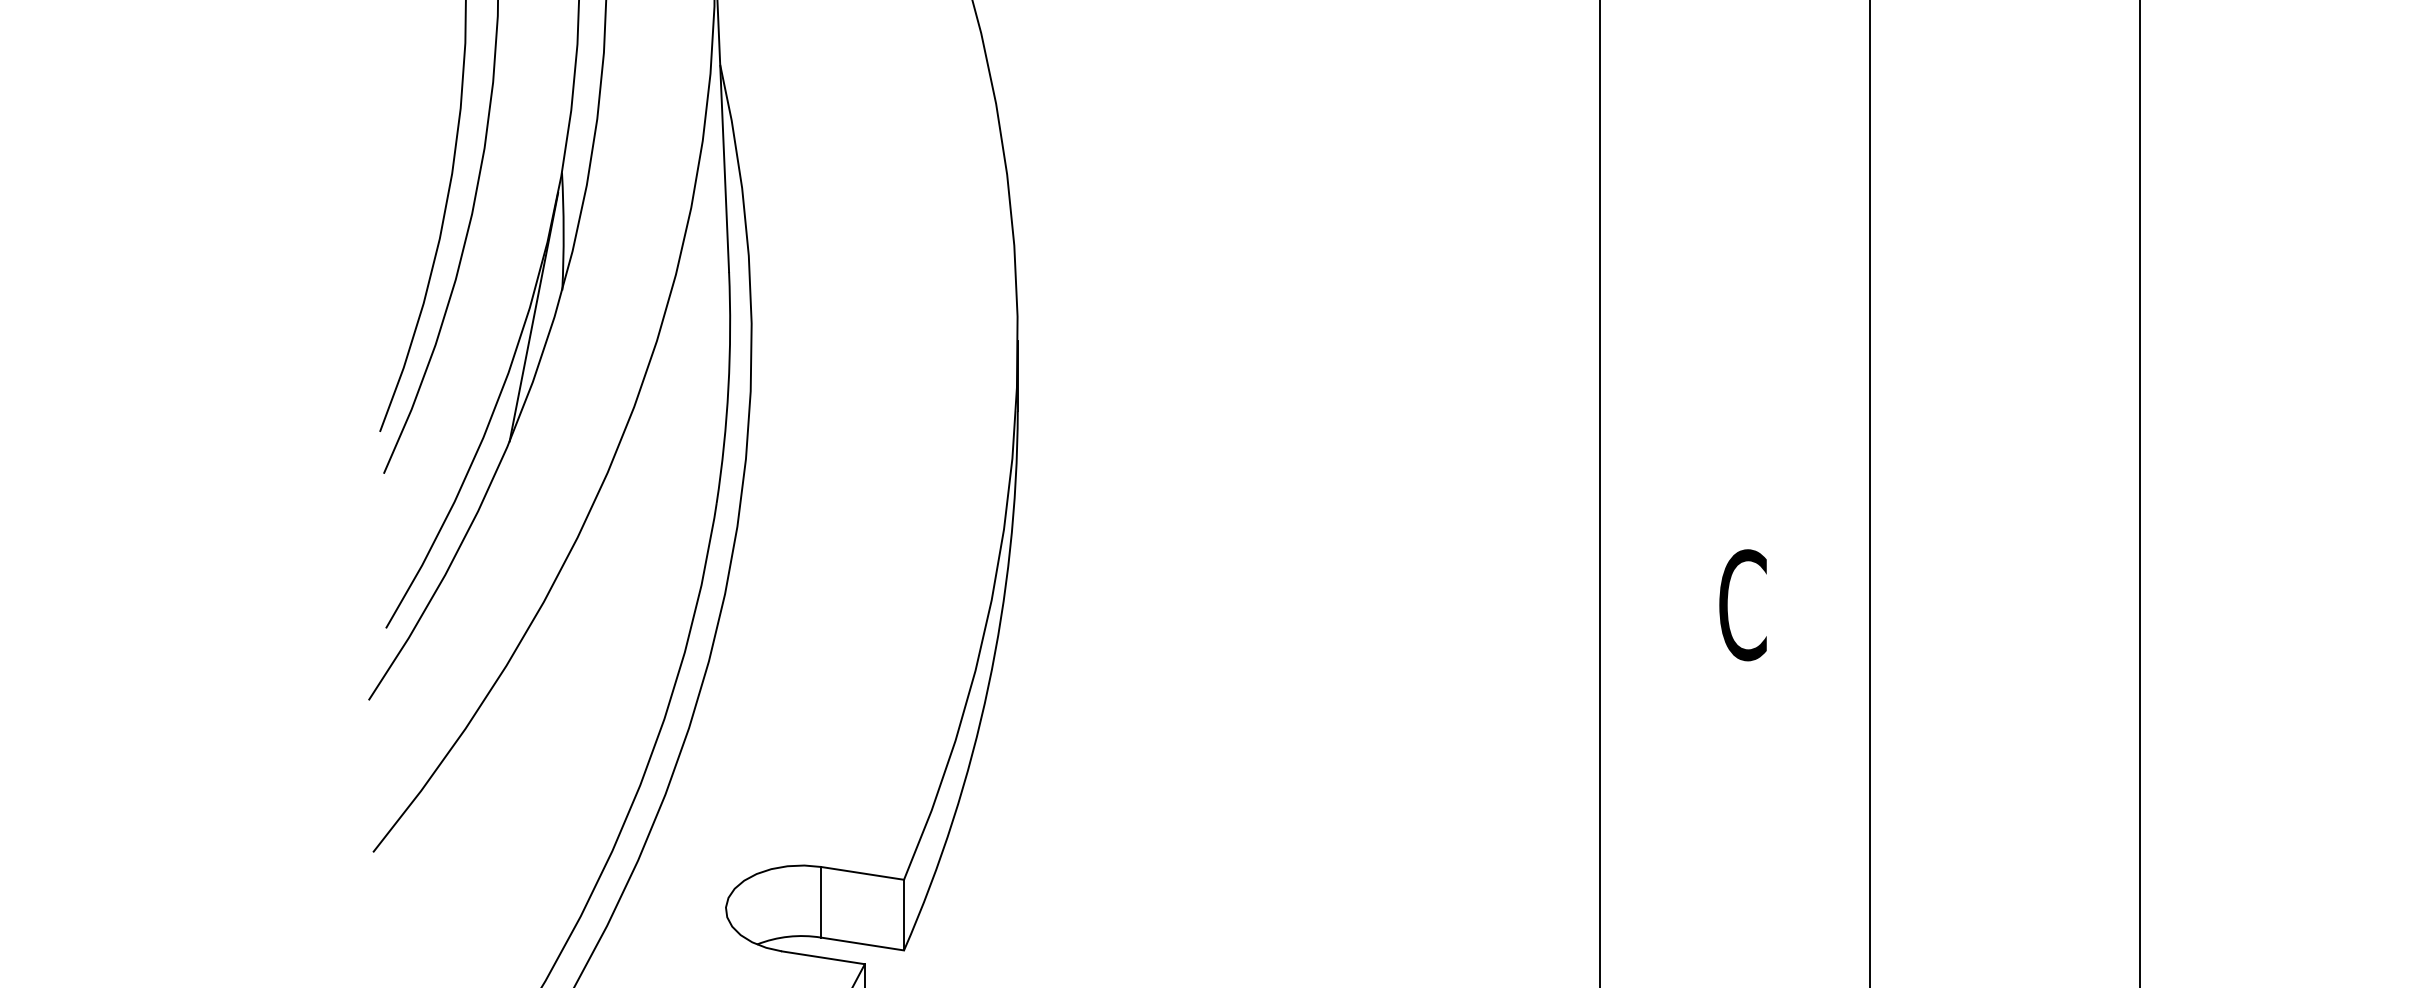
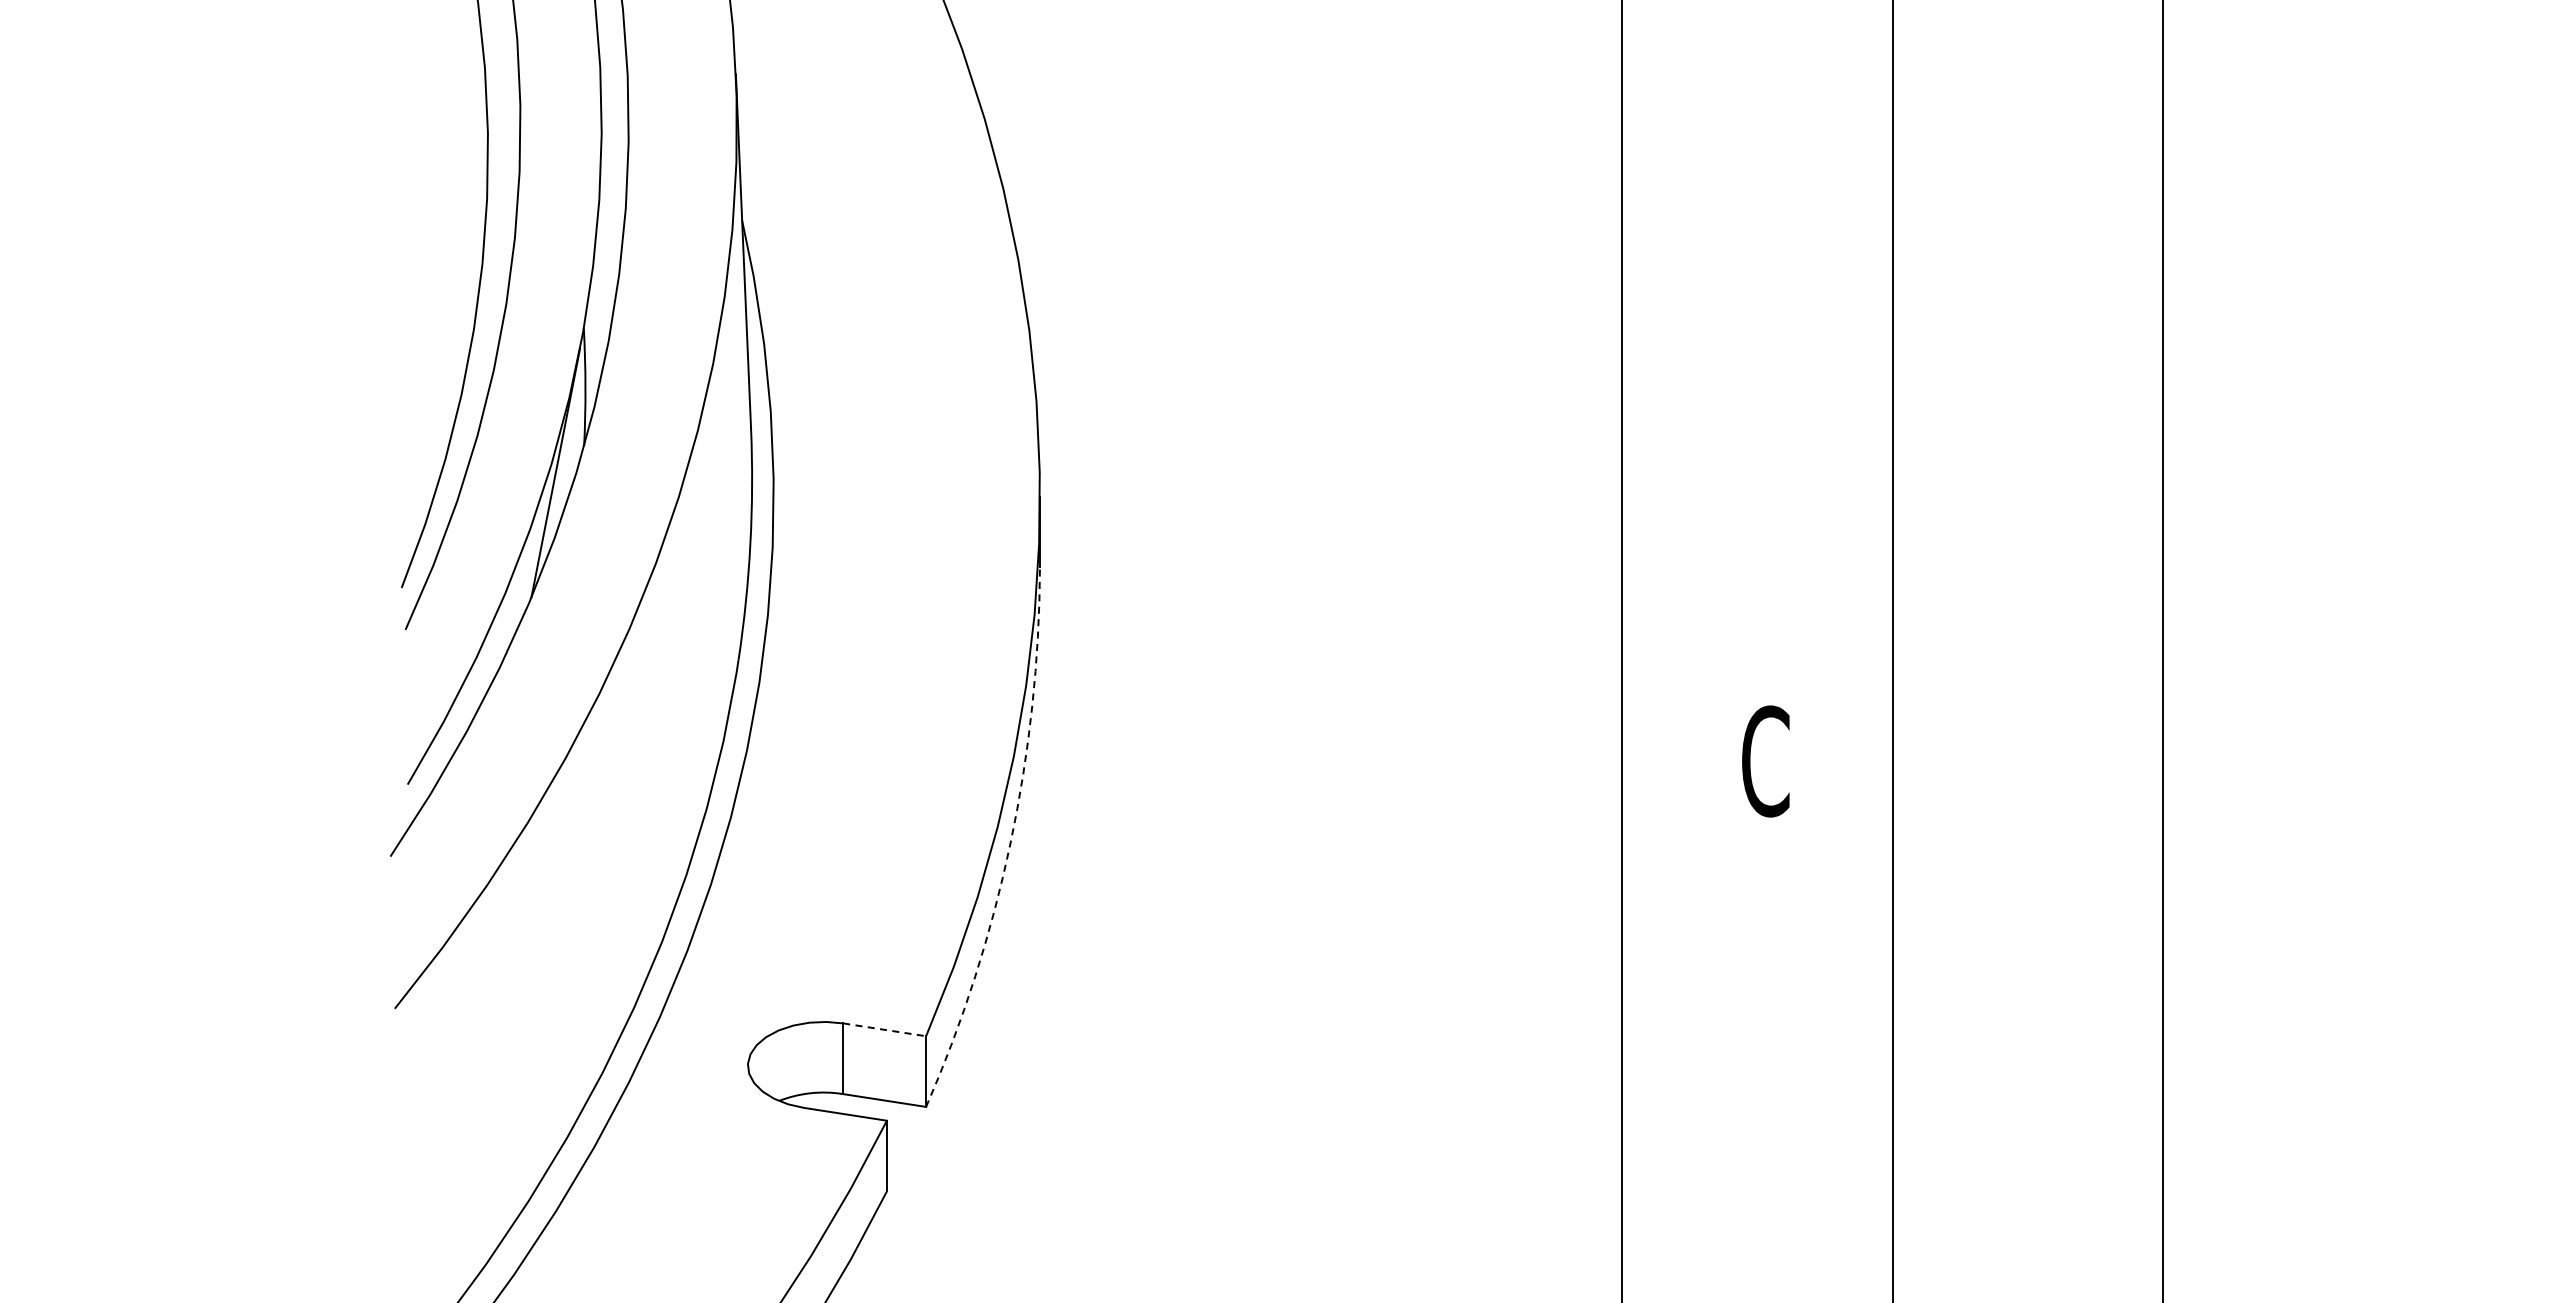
arc: (988, 686) -> (1010, 842), solid -> dashed
line: (862, 873) -> (884, 1029), solid -> dashed

